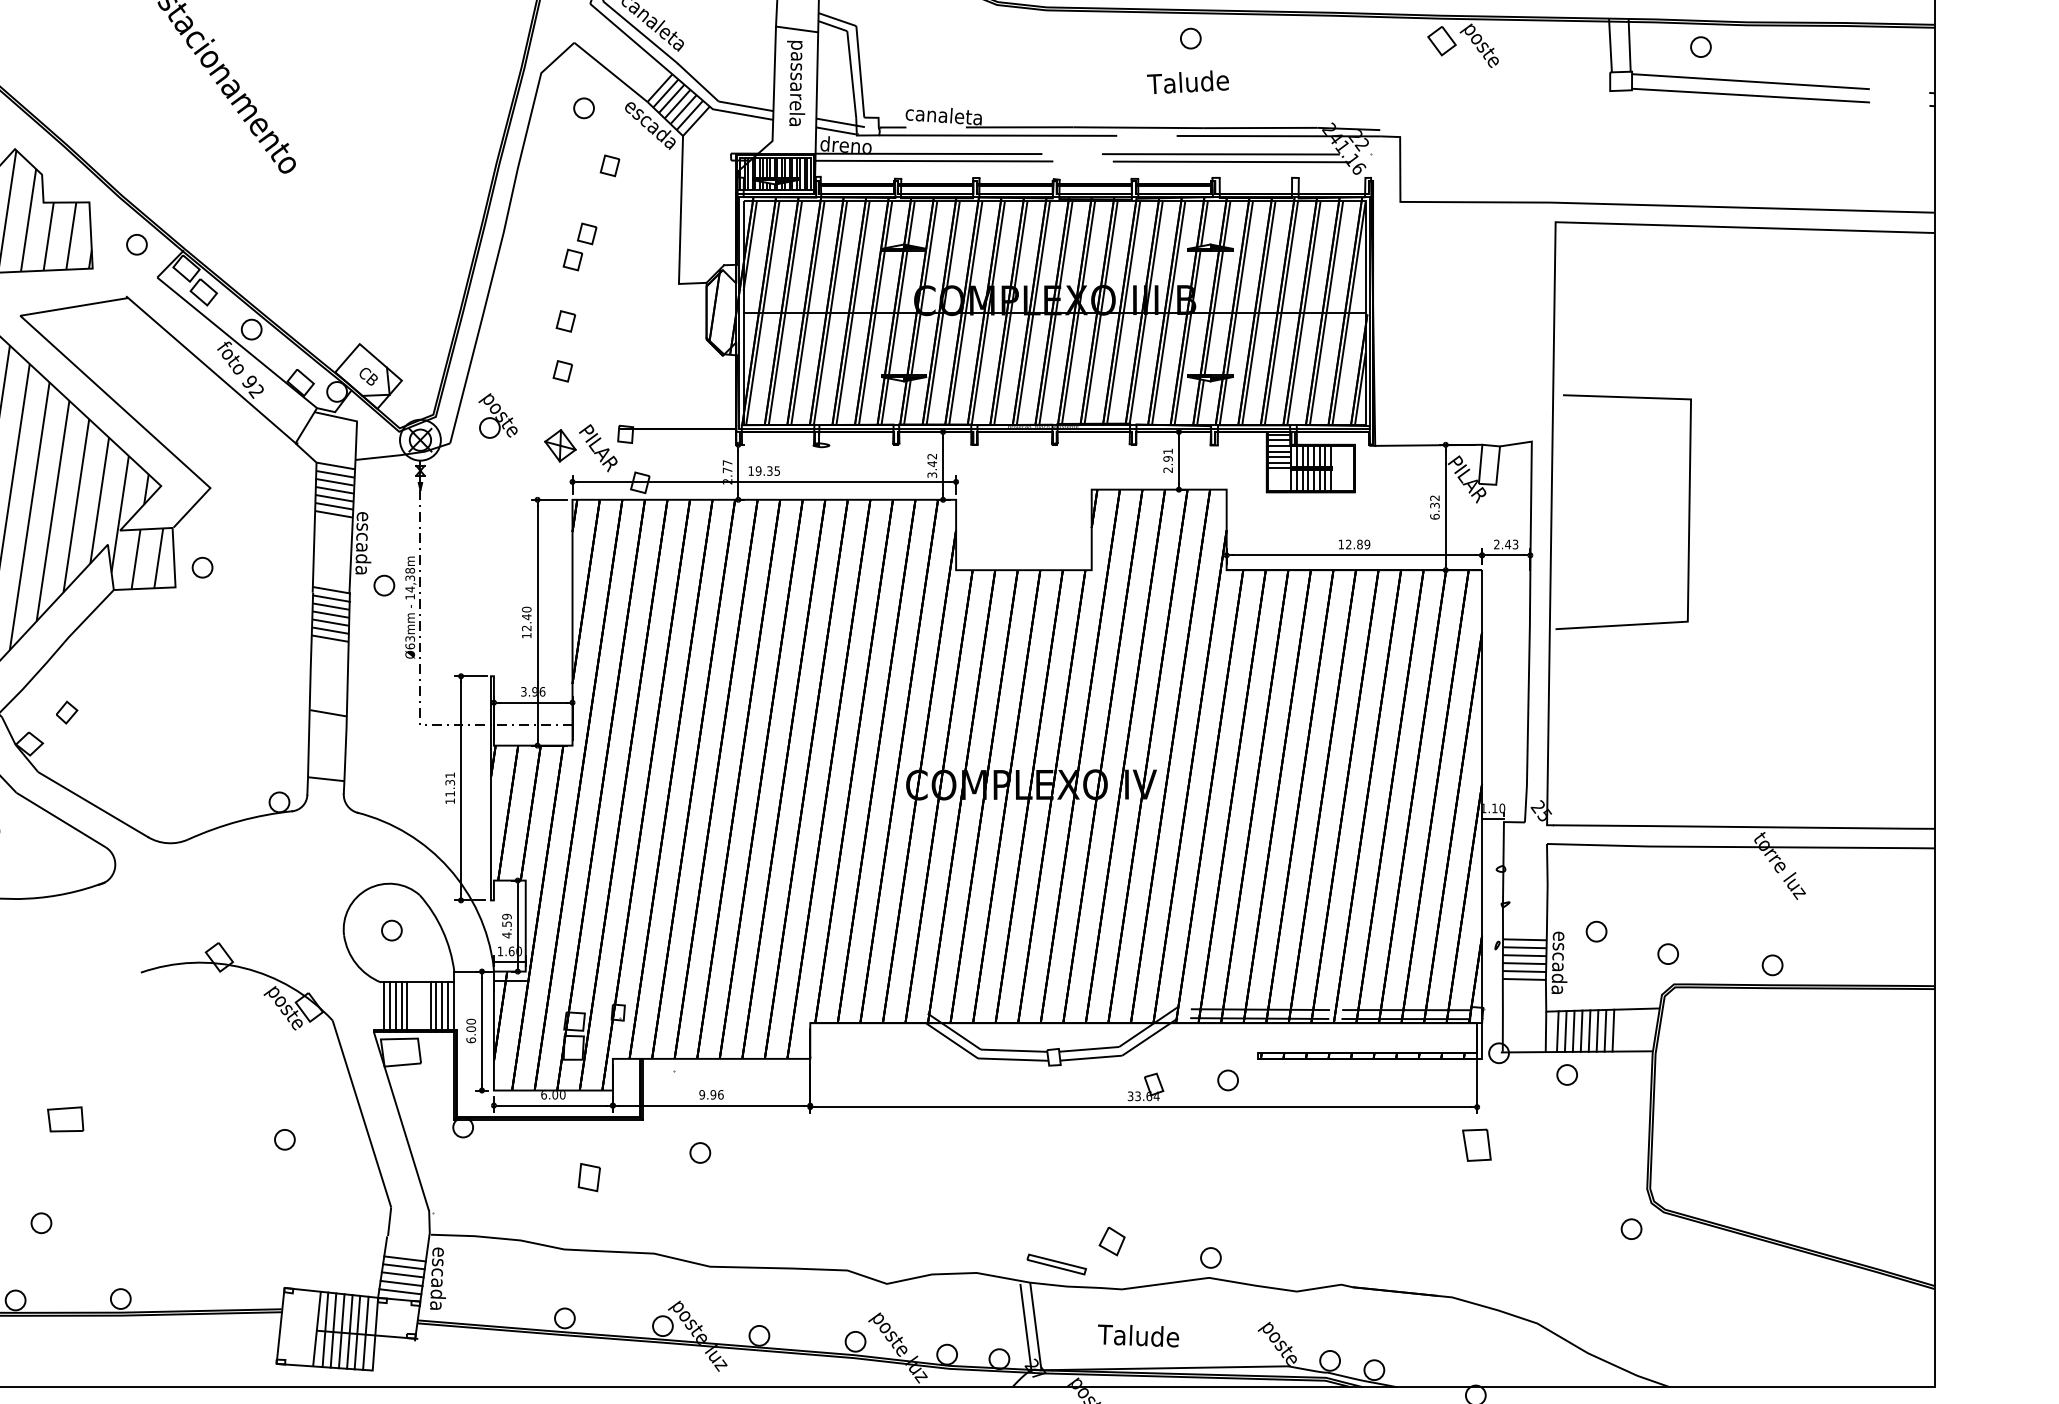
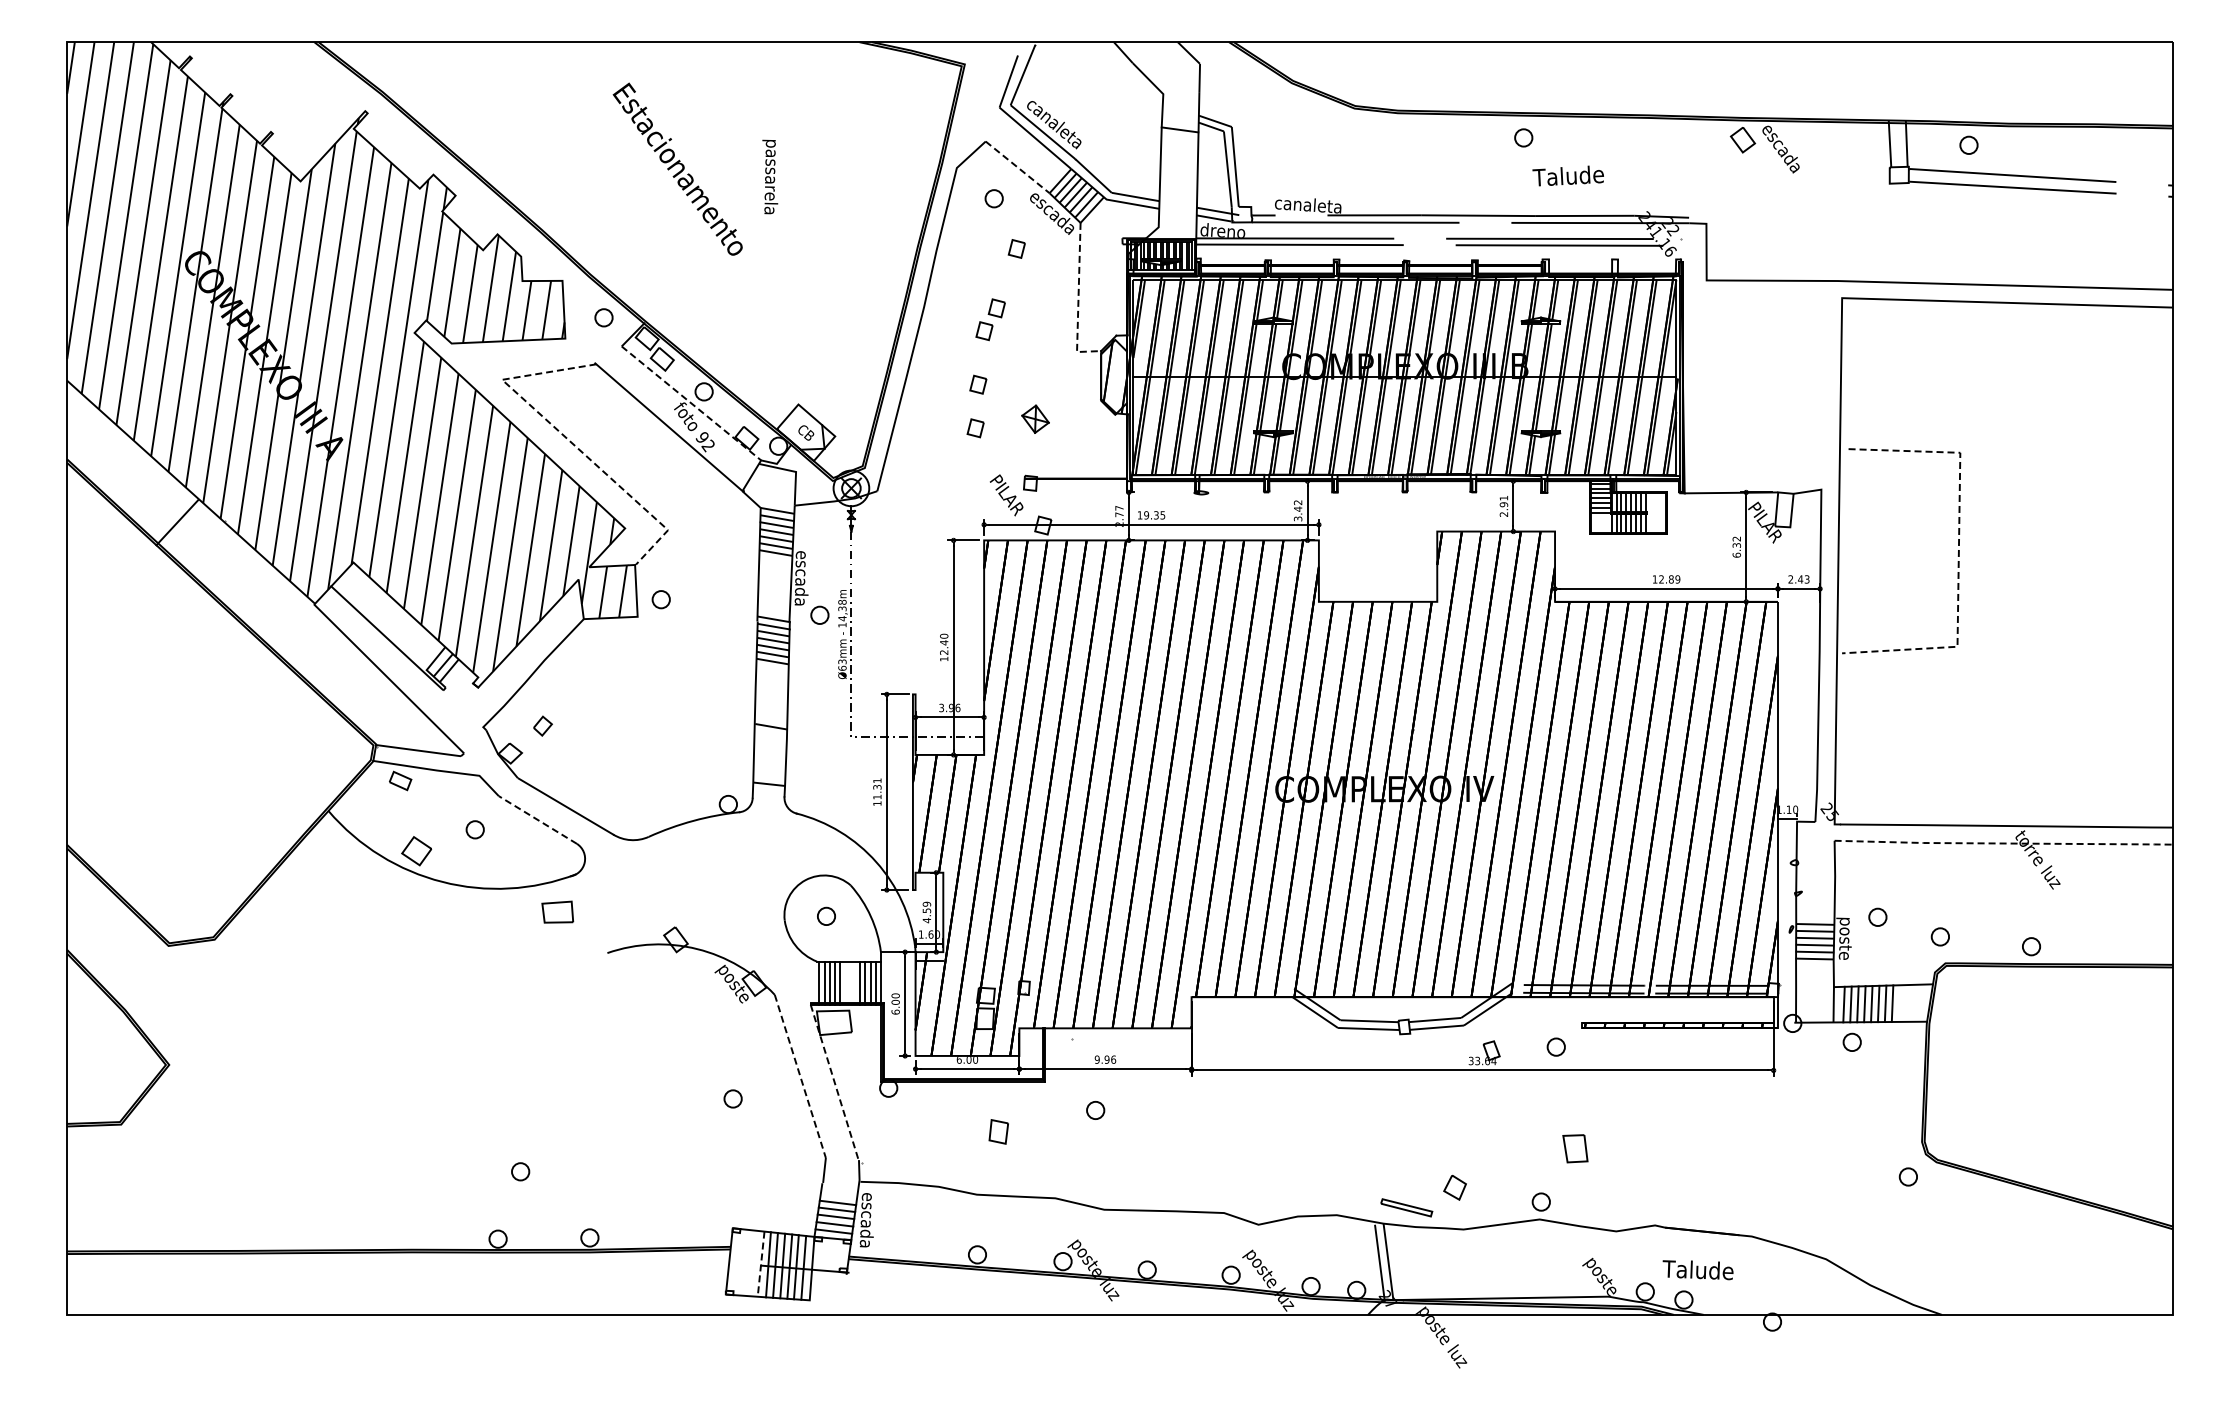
text: (1482, 50) -> (1778, 148), poste -> escada
line: (611, 72) -> (1018, 167), solid -> dashed
text: (1187, 81) -> (1567, 175), moved
text: (796, 82) -> (770, 176), moved
line: (680, 224) -> (1078, 300), solid -> dashed
line: (237, 342) -> (691, 403), solid -> dashed
line: (95, 383) -> (567, 438), solid -> dashed
part: (498, 416) -> (919, 467), removed
part: (560, 444) -> (1035, 418), moved
line: (1688, 512) -> (1958, 551), solid -> dashed
line: (60, 819) -> (537, 819), solid -> dashed
line: (1741, 847) -> (2004, 843), solid -> dashed
text: (1558, 962) -> (1844, 944), escada -> poste
line: (362, 1114) -> (800, 1076), solid -> dashed
part: (65, 1118) -> (557, 911), moved
line: (401, 1120) -> (834, 1082), solid -> dashed
part: (1476, 1144) -> (1575, 1148), moved
line: (317, 1329) -> (761, 1264), solid -> dashed
text: (1137, 1336) -> (1697, 1270), moved

